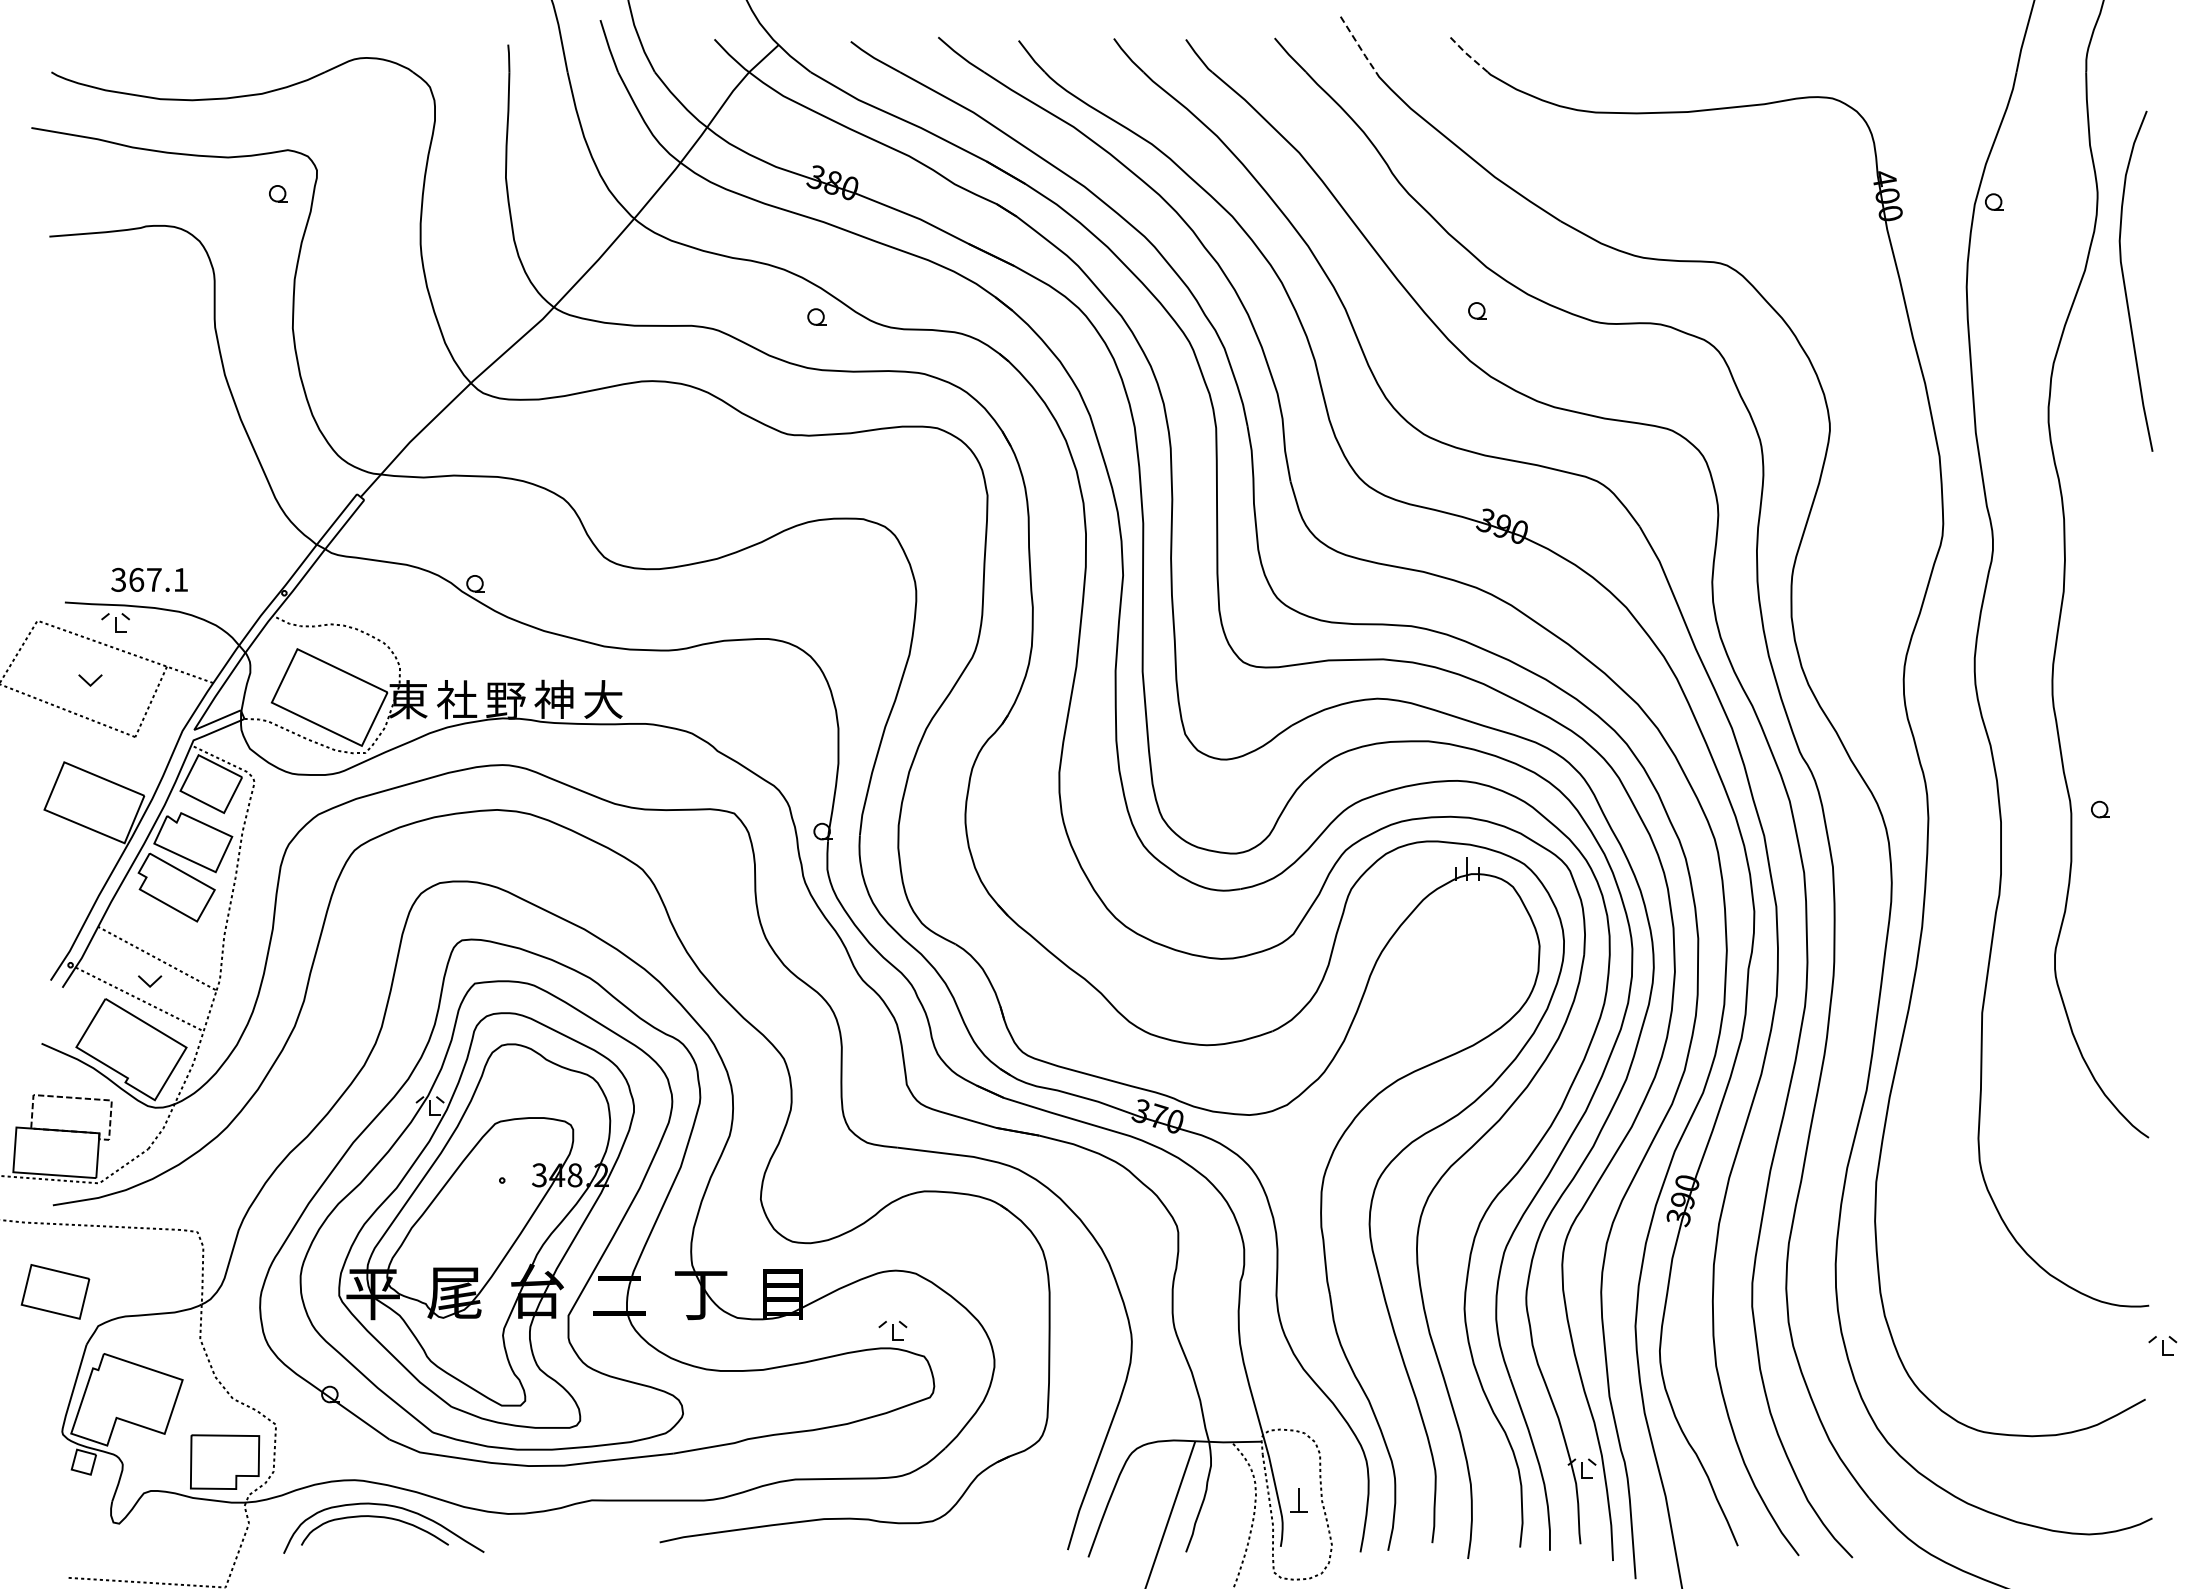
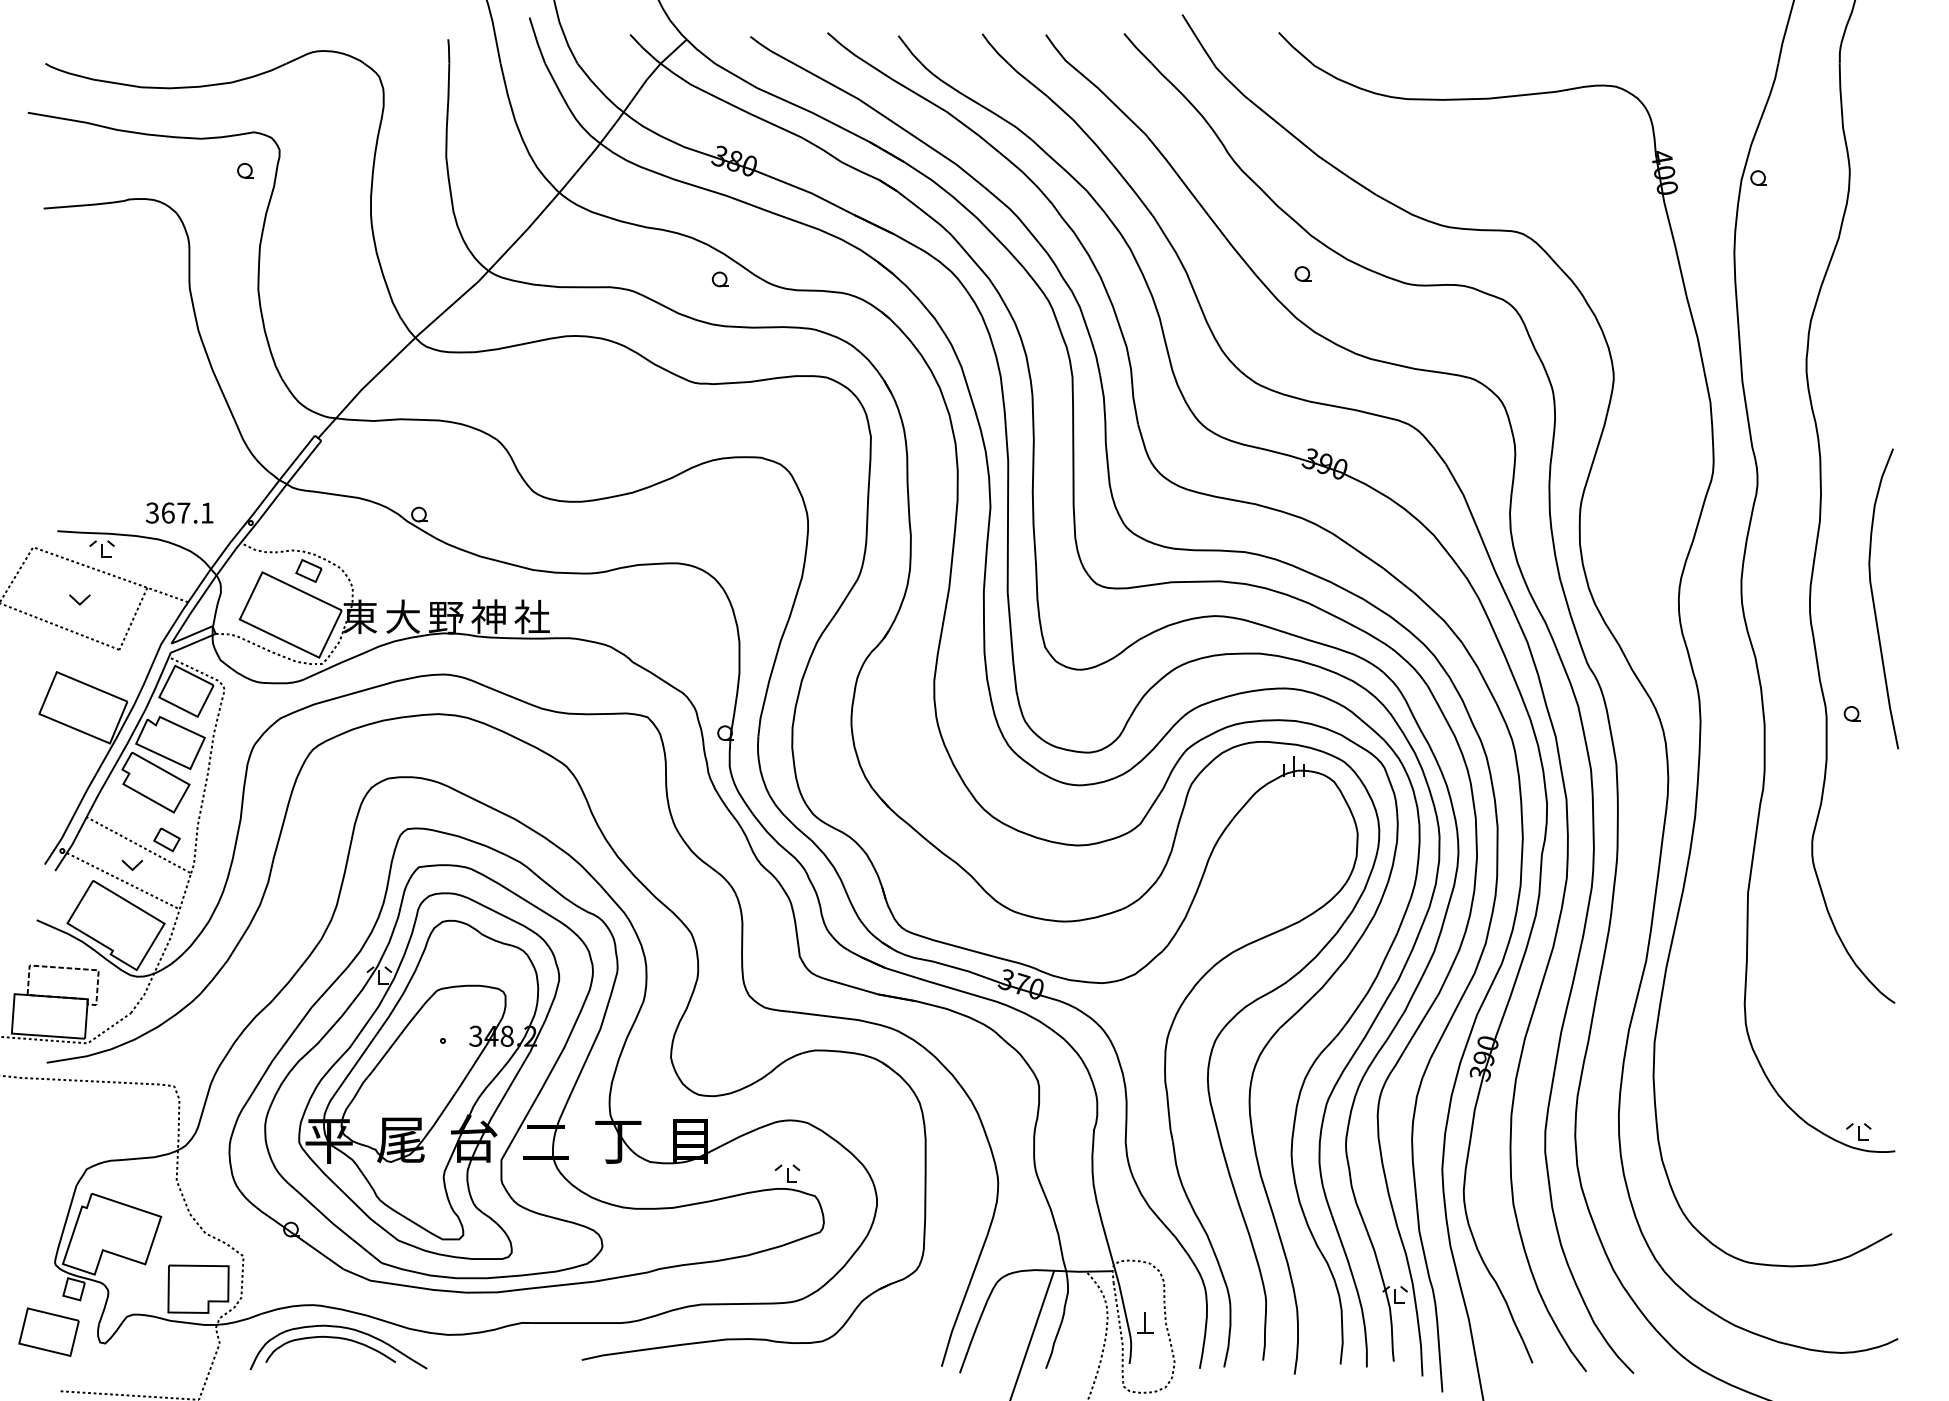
line: (1358, 45) -> (1198, 40), dashed -> solid
line: (1467, 54) -> (1294, 47), dashed -> solid
curve: (2125, 283) -> (1874, 600), moved
text: (149, 579) -> (179, 512), moved
part: (349, 647) -> (308, 570), added
text: (457, 699) -> (403, 616), 社 -> 大
text: (603, 699) -> (532, 616), 大 -> 社
part: (188, 952) -> (166, 839), added
part: (55, 1291) -> (49, 1331), moved
part: (2162, 1345) -> (1858, 1131), moved

